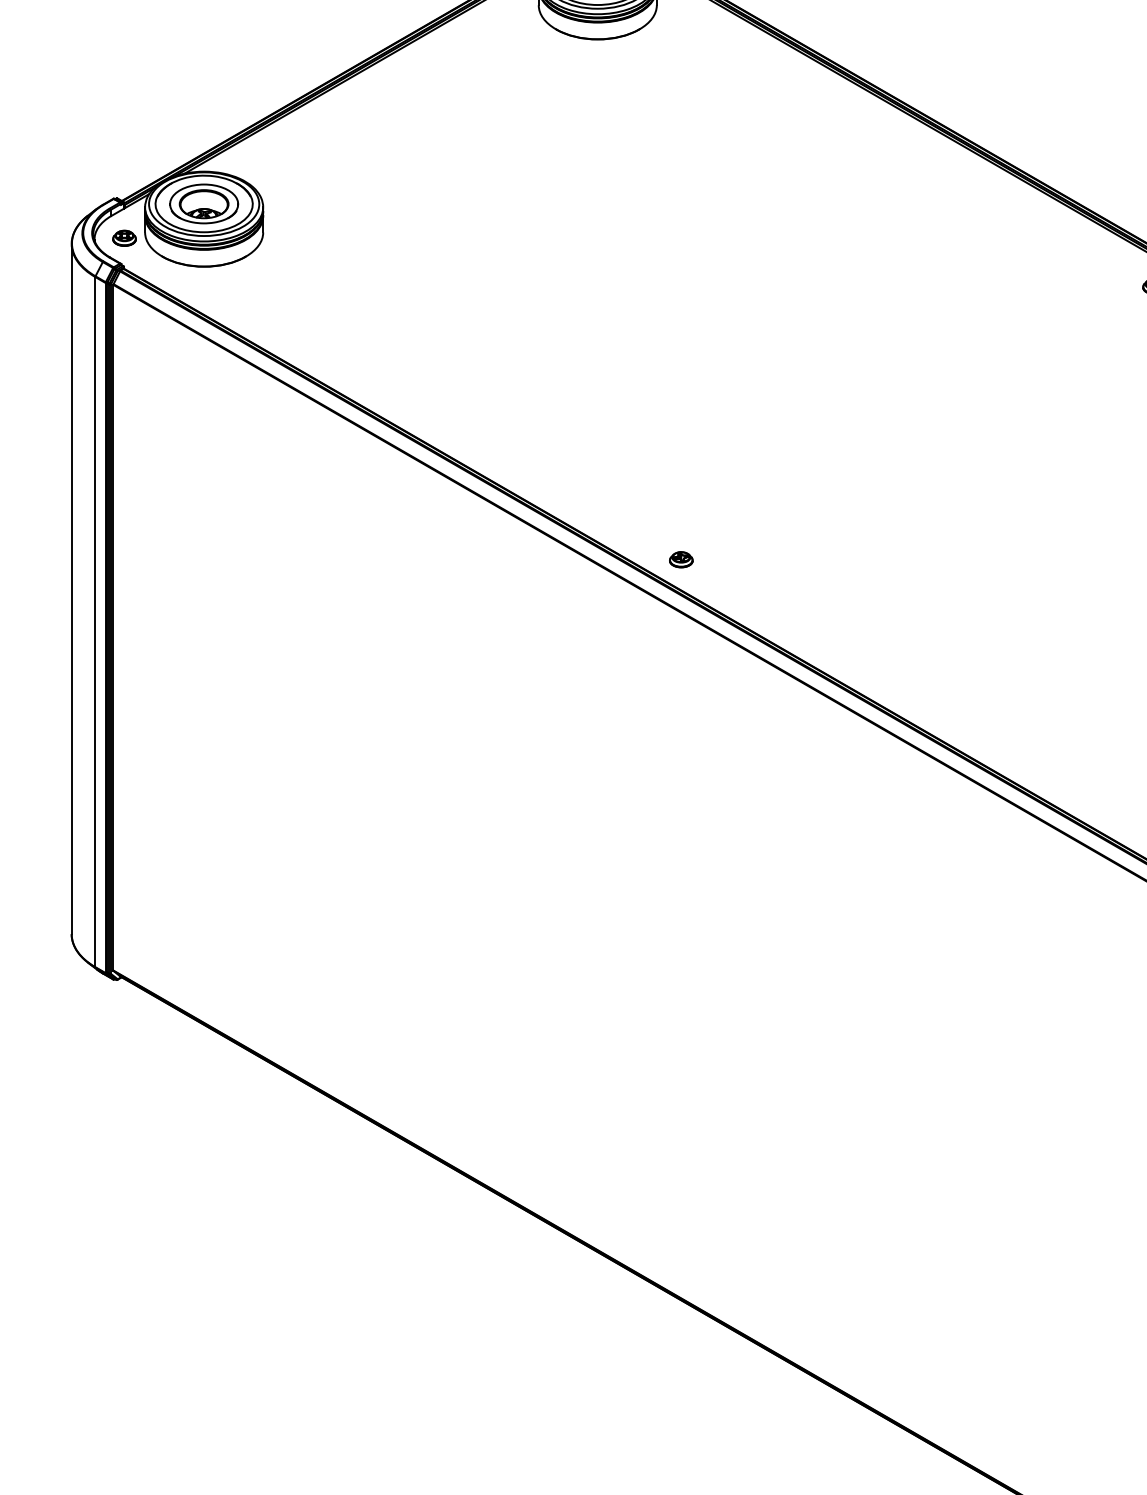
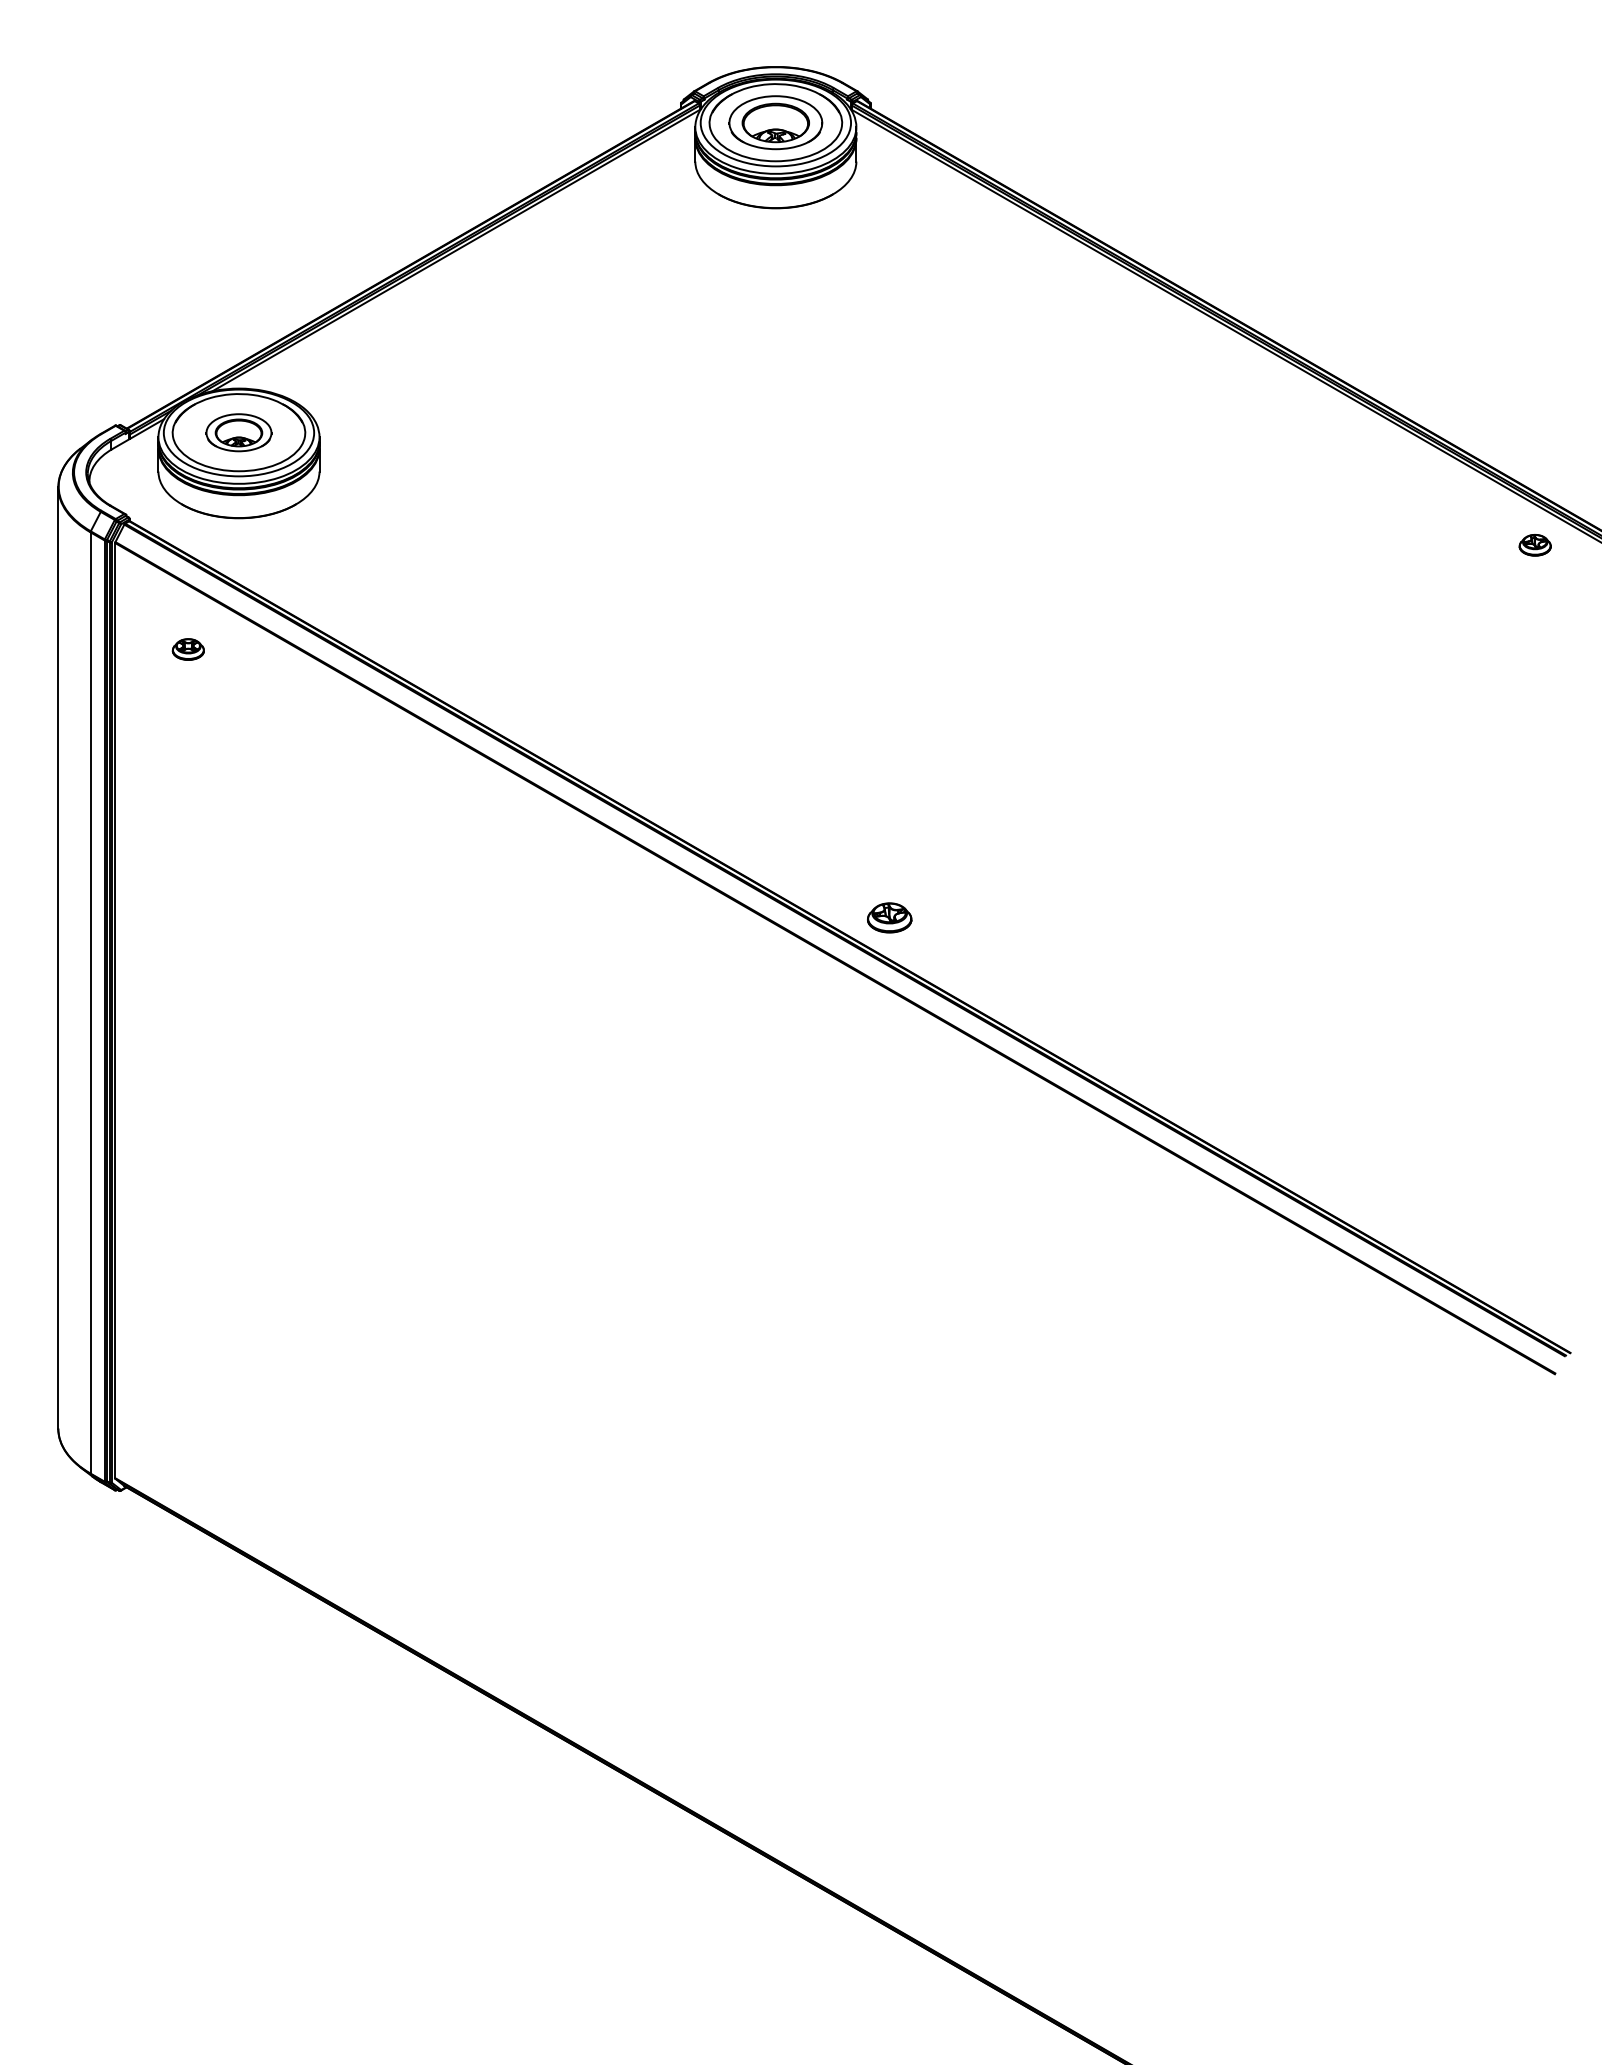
part: (203, 203) -> (238, 432), size x0.7
part: (123, 238) -> (187, 649), moved
part: (681, 559) -> (889, 917), size x1.4

